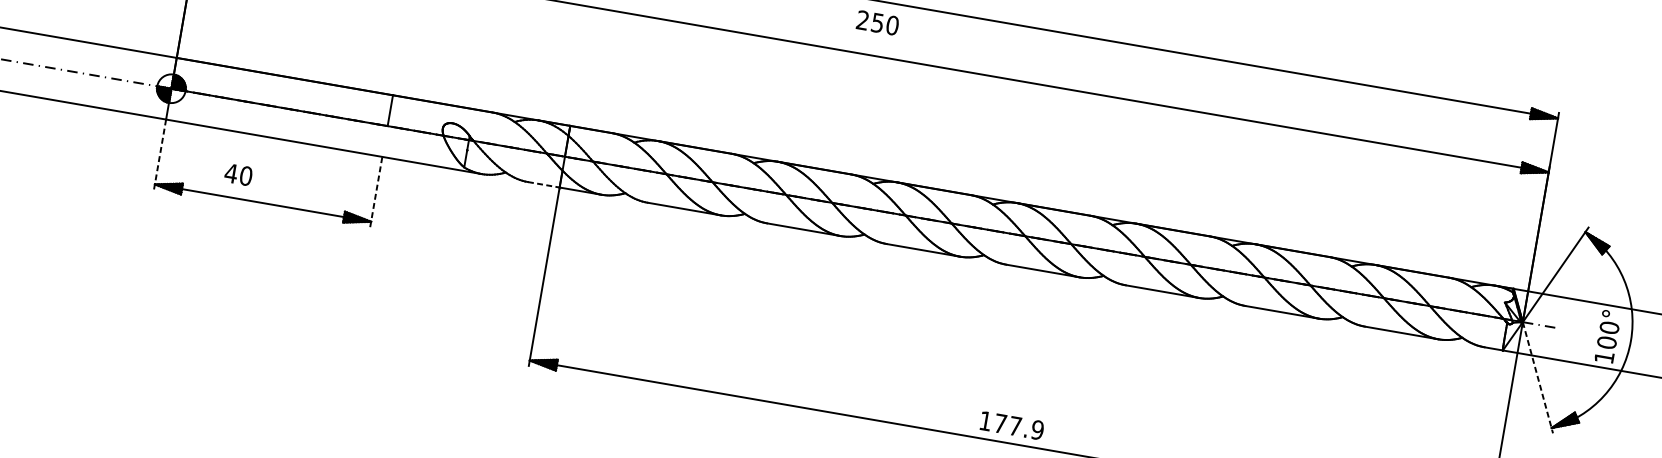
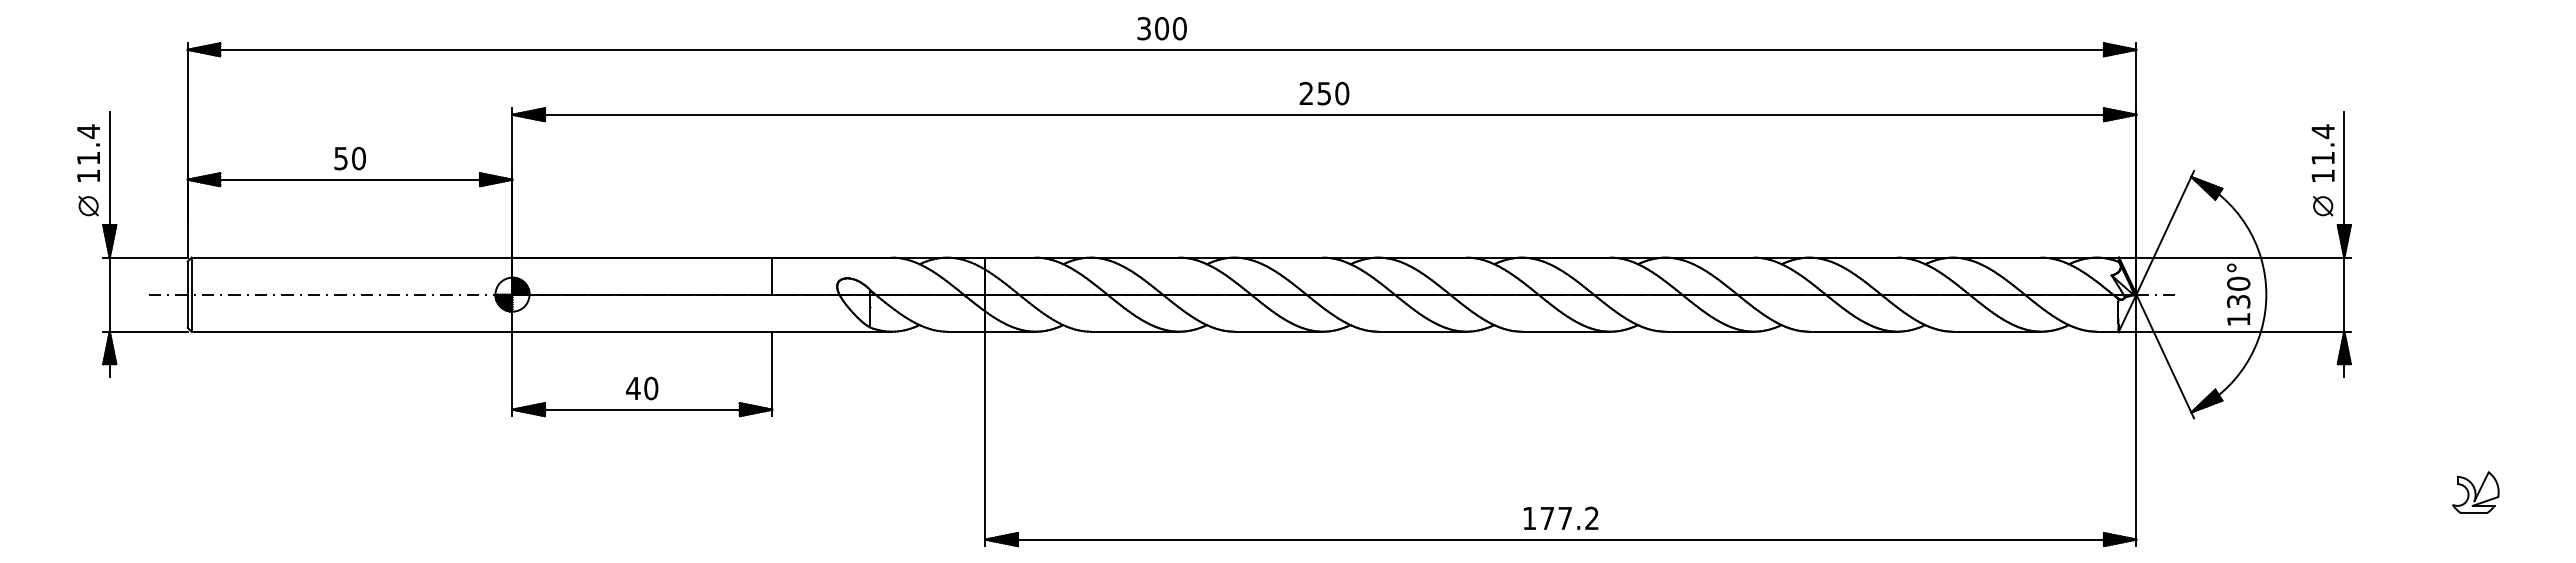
text: (877, 22) -> (1324, 93), moved
line: (159, 155) -> (512, 374), dashed -> solid
text: (238, 174) -> (642, 388), moved
line: (543, 184) -> (966, 331), dashed -> solid
line: (376, 191) -> (772, 373), dashed -> solid
text: (1606, 342) -> (2238, 301), 100° -> 130°
line: (1538, 377) -> (2165, 356), dashed -> solid
text: (1037, 430) -> (1591, 518), 177.9 -> 177.2

